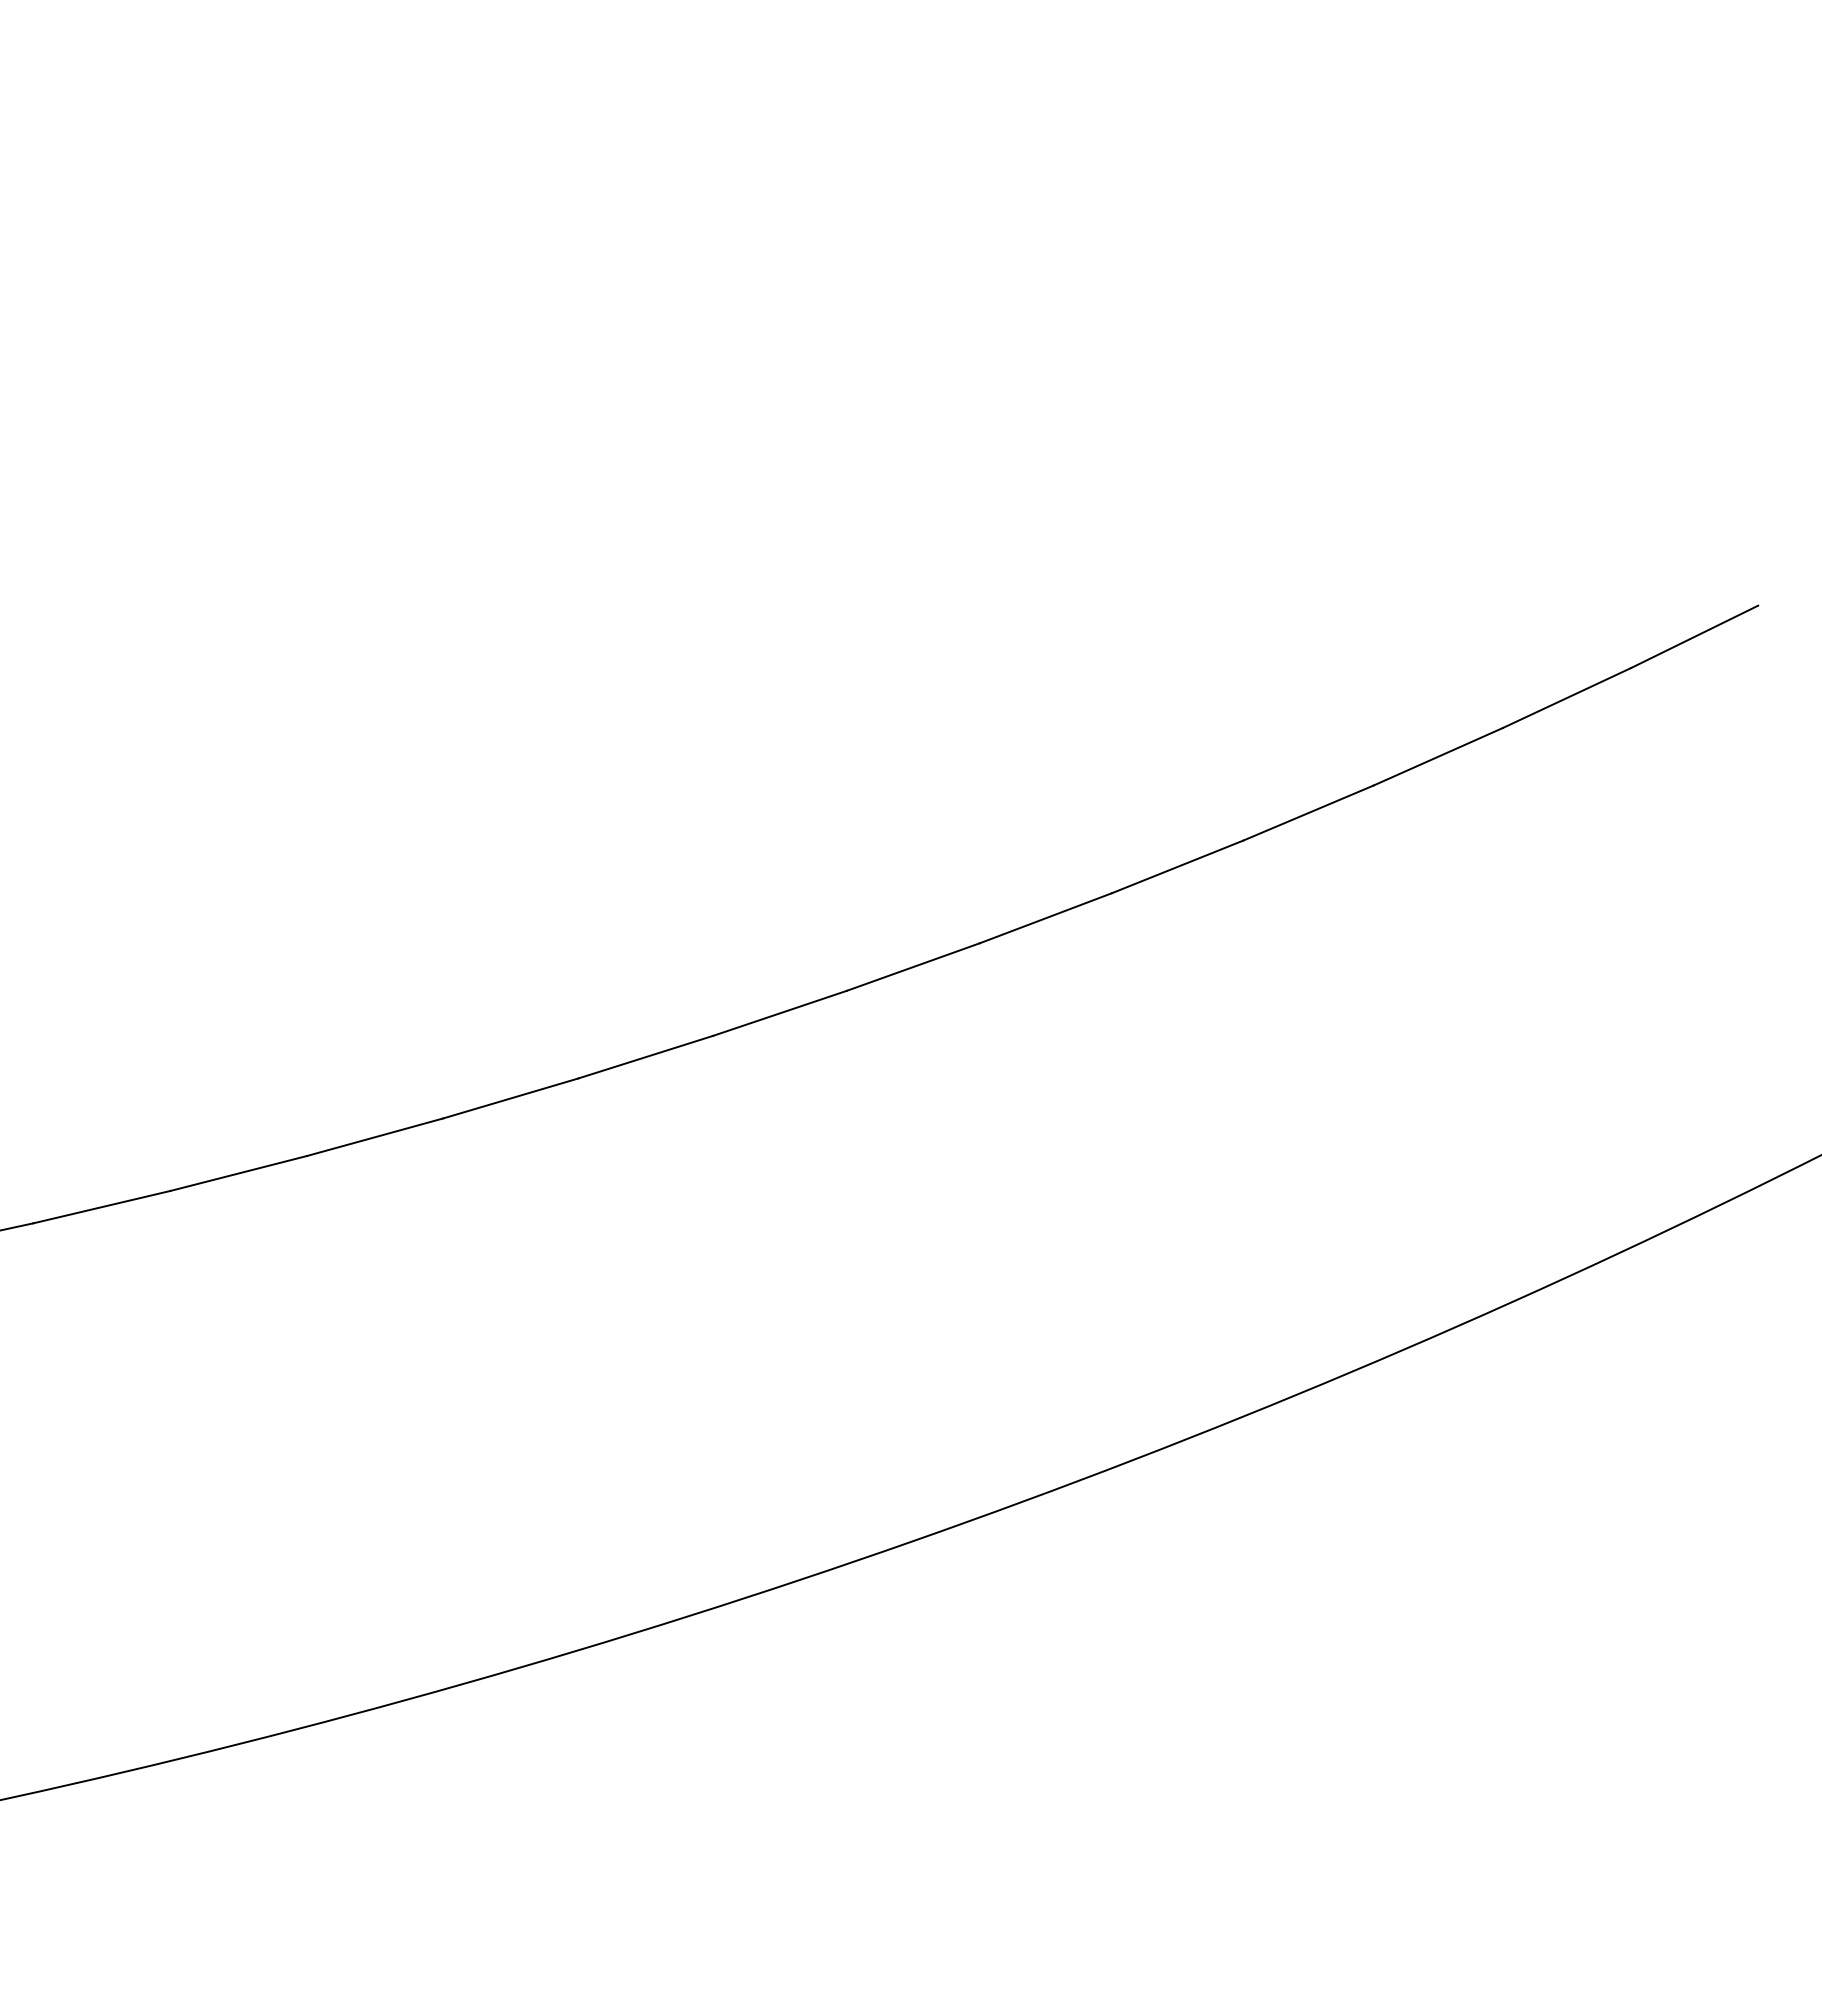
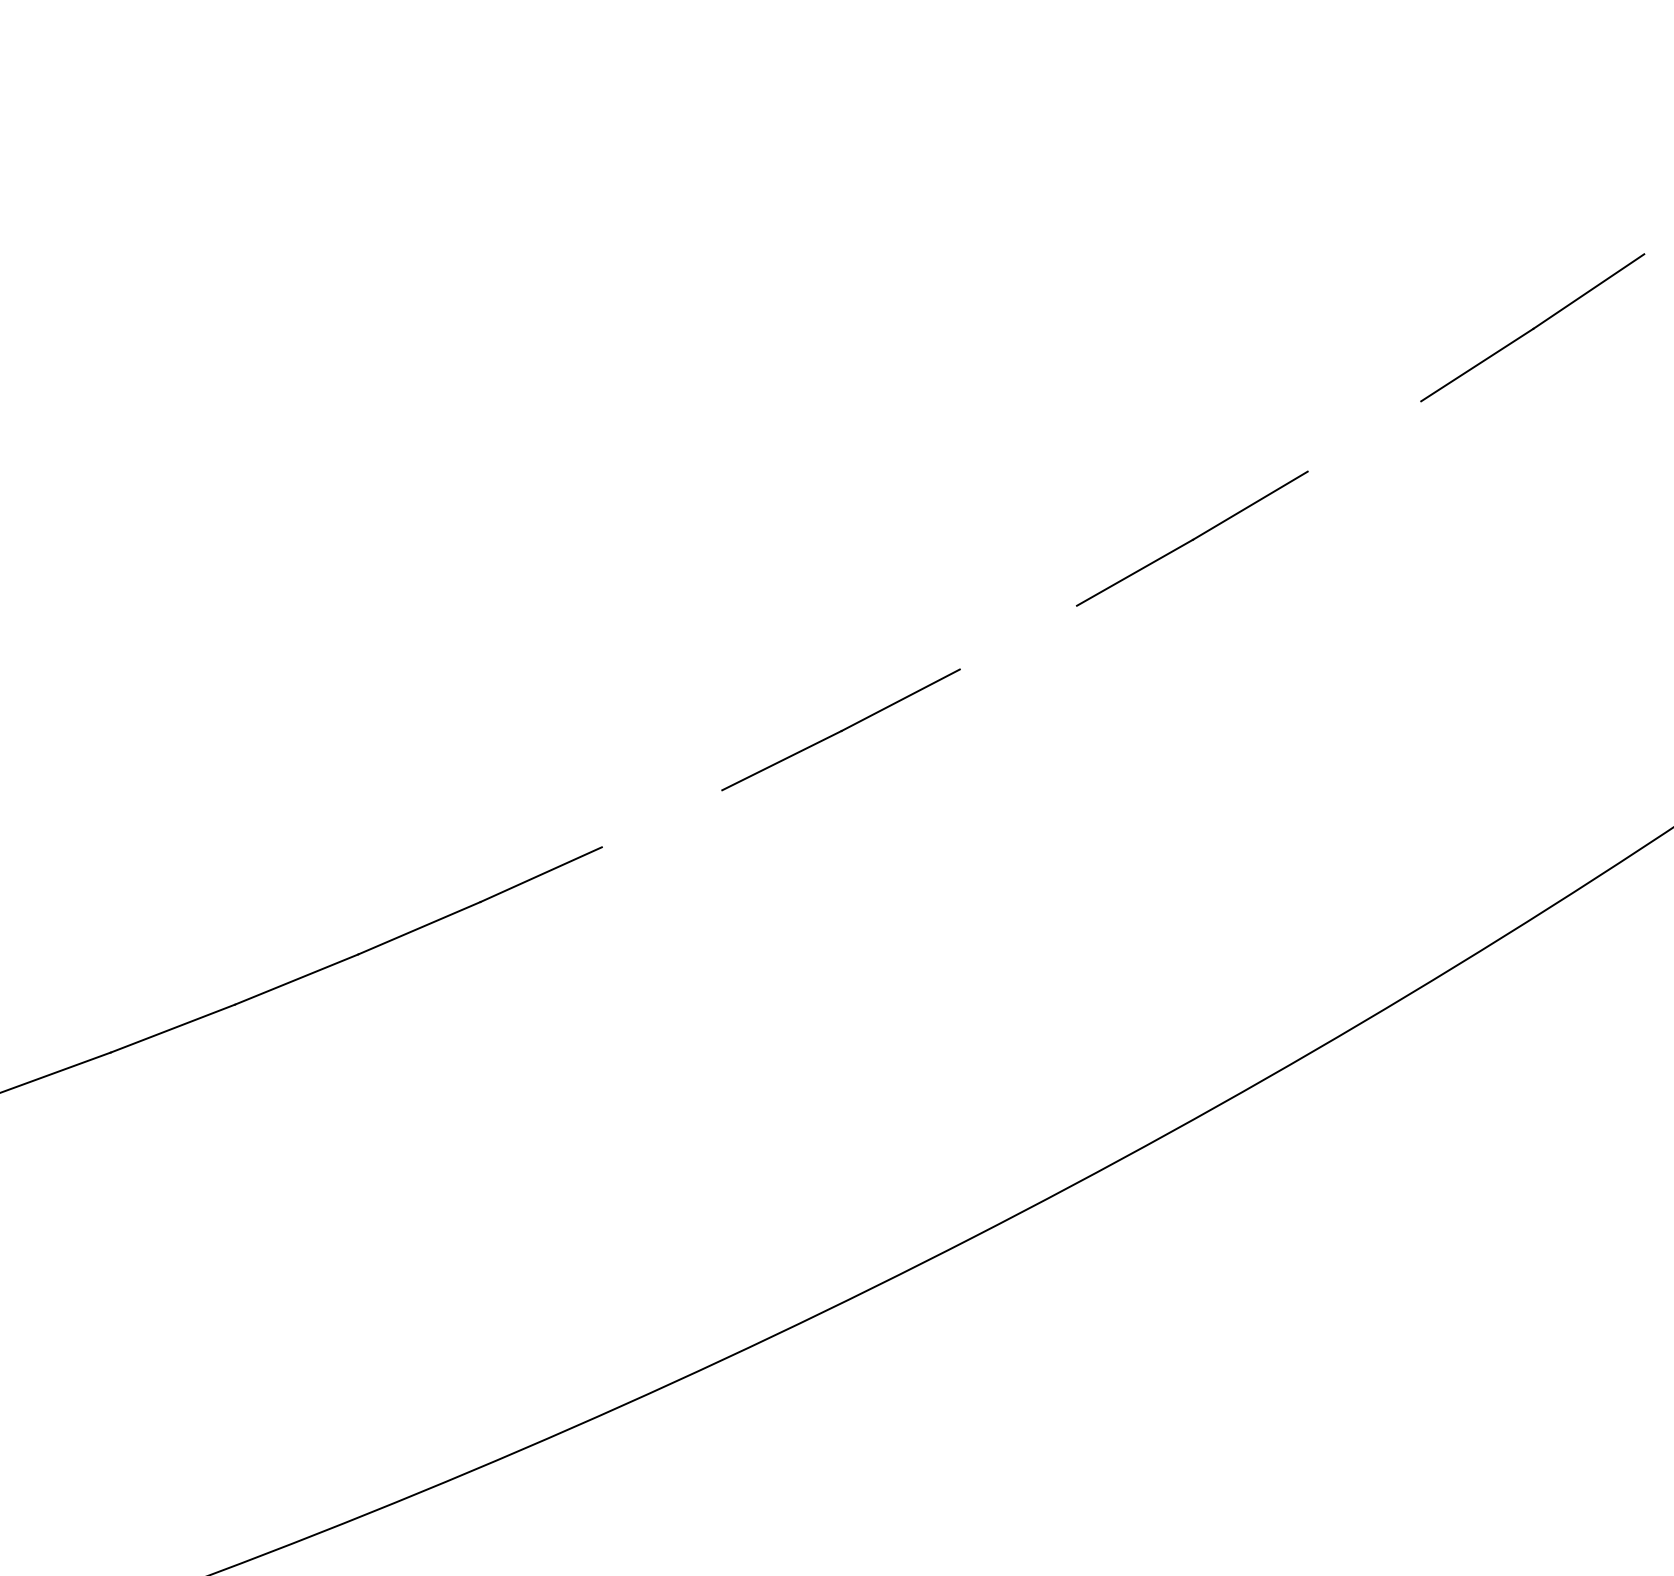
line: (1437, 756) -> (1363, 436), removed
line: (1045, 918) -> (1018, 637), removed
line: (645, 1056) -> (661, 818), removed

